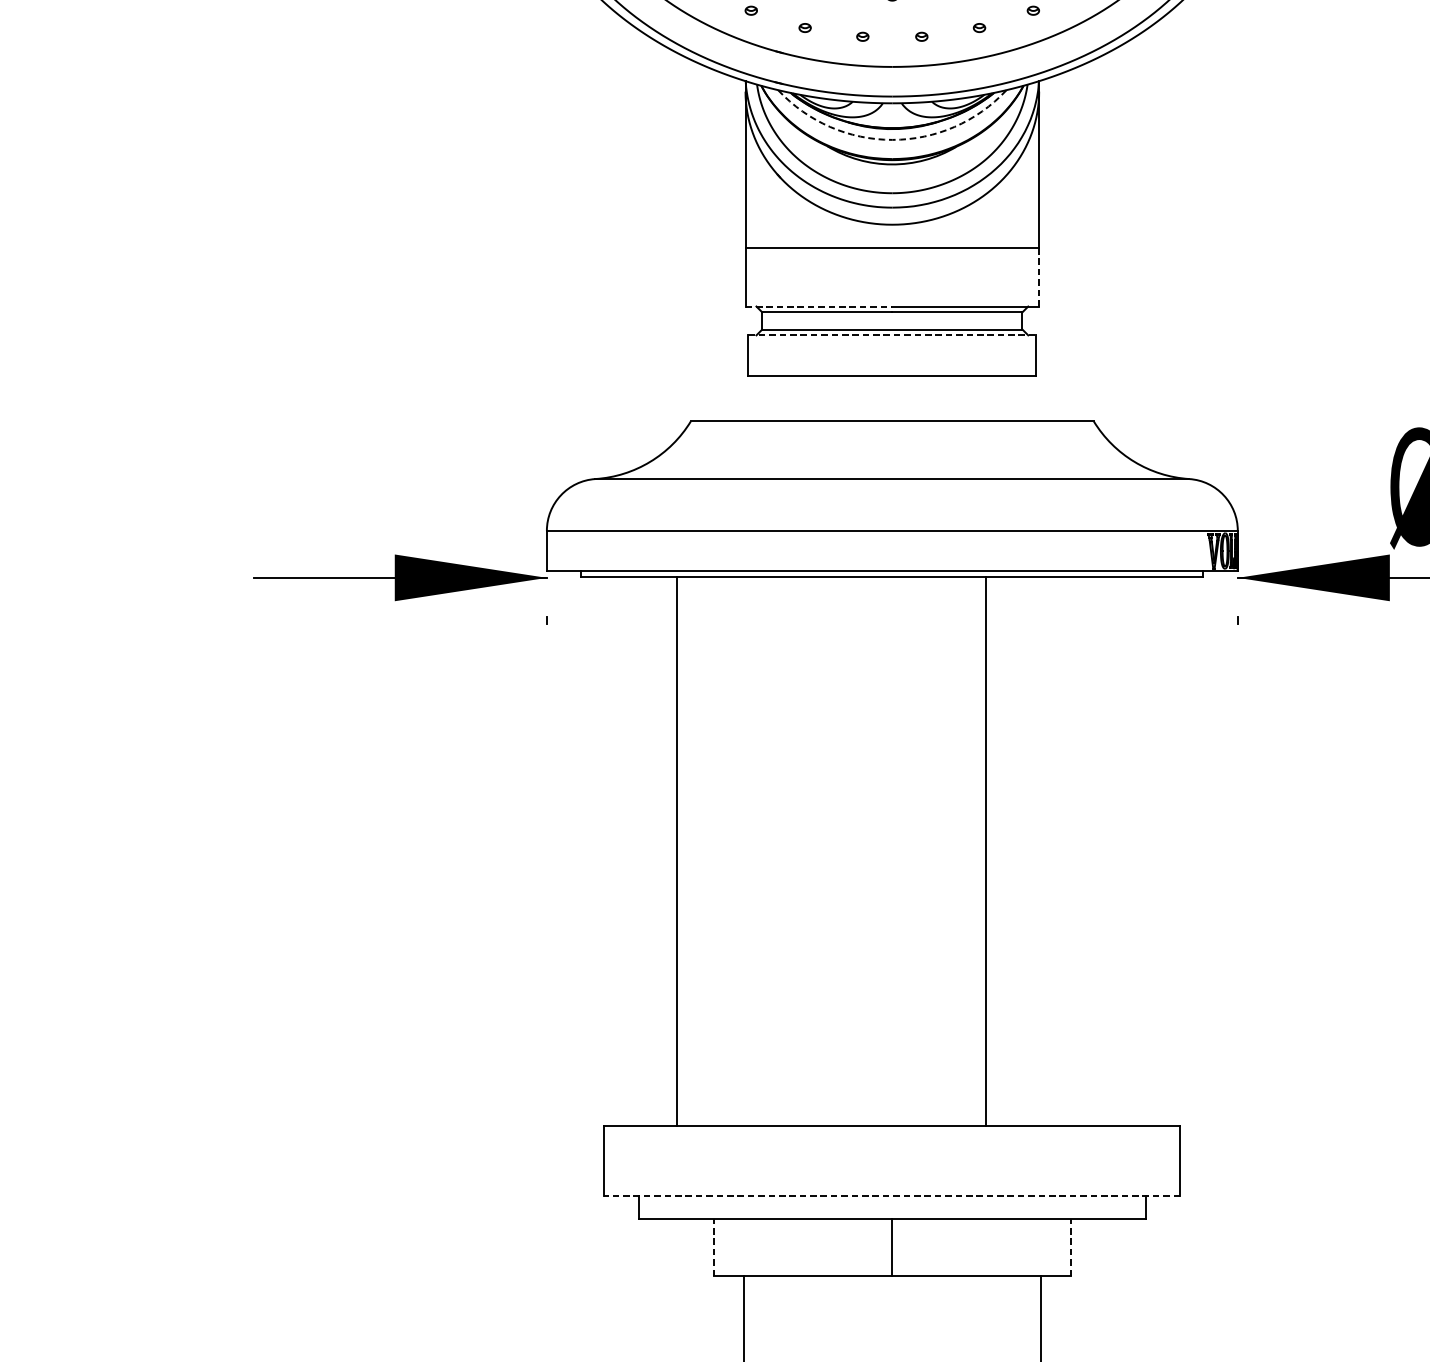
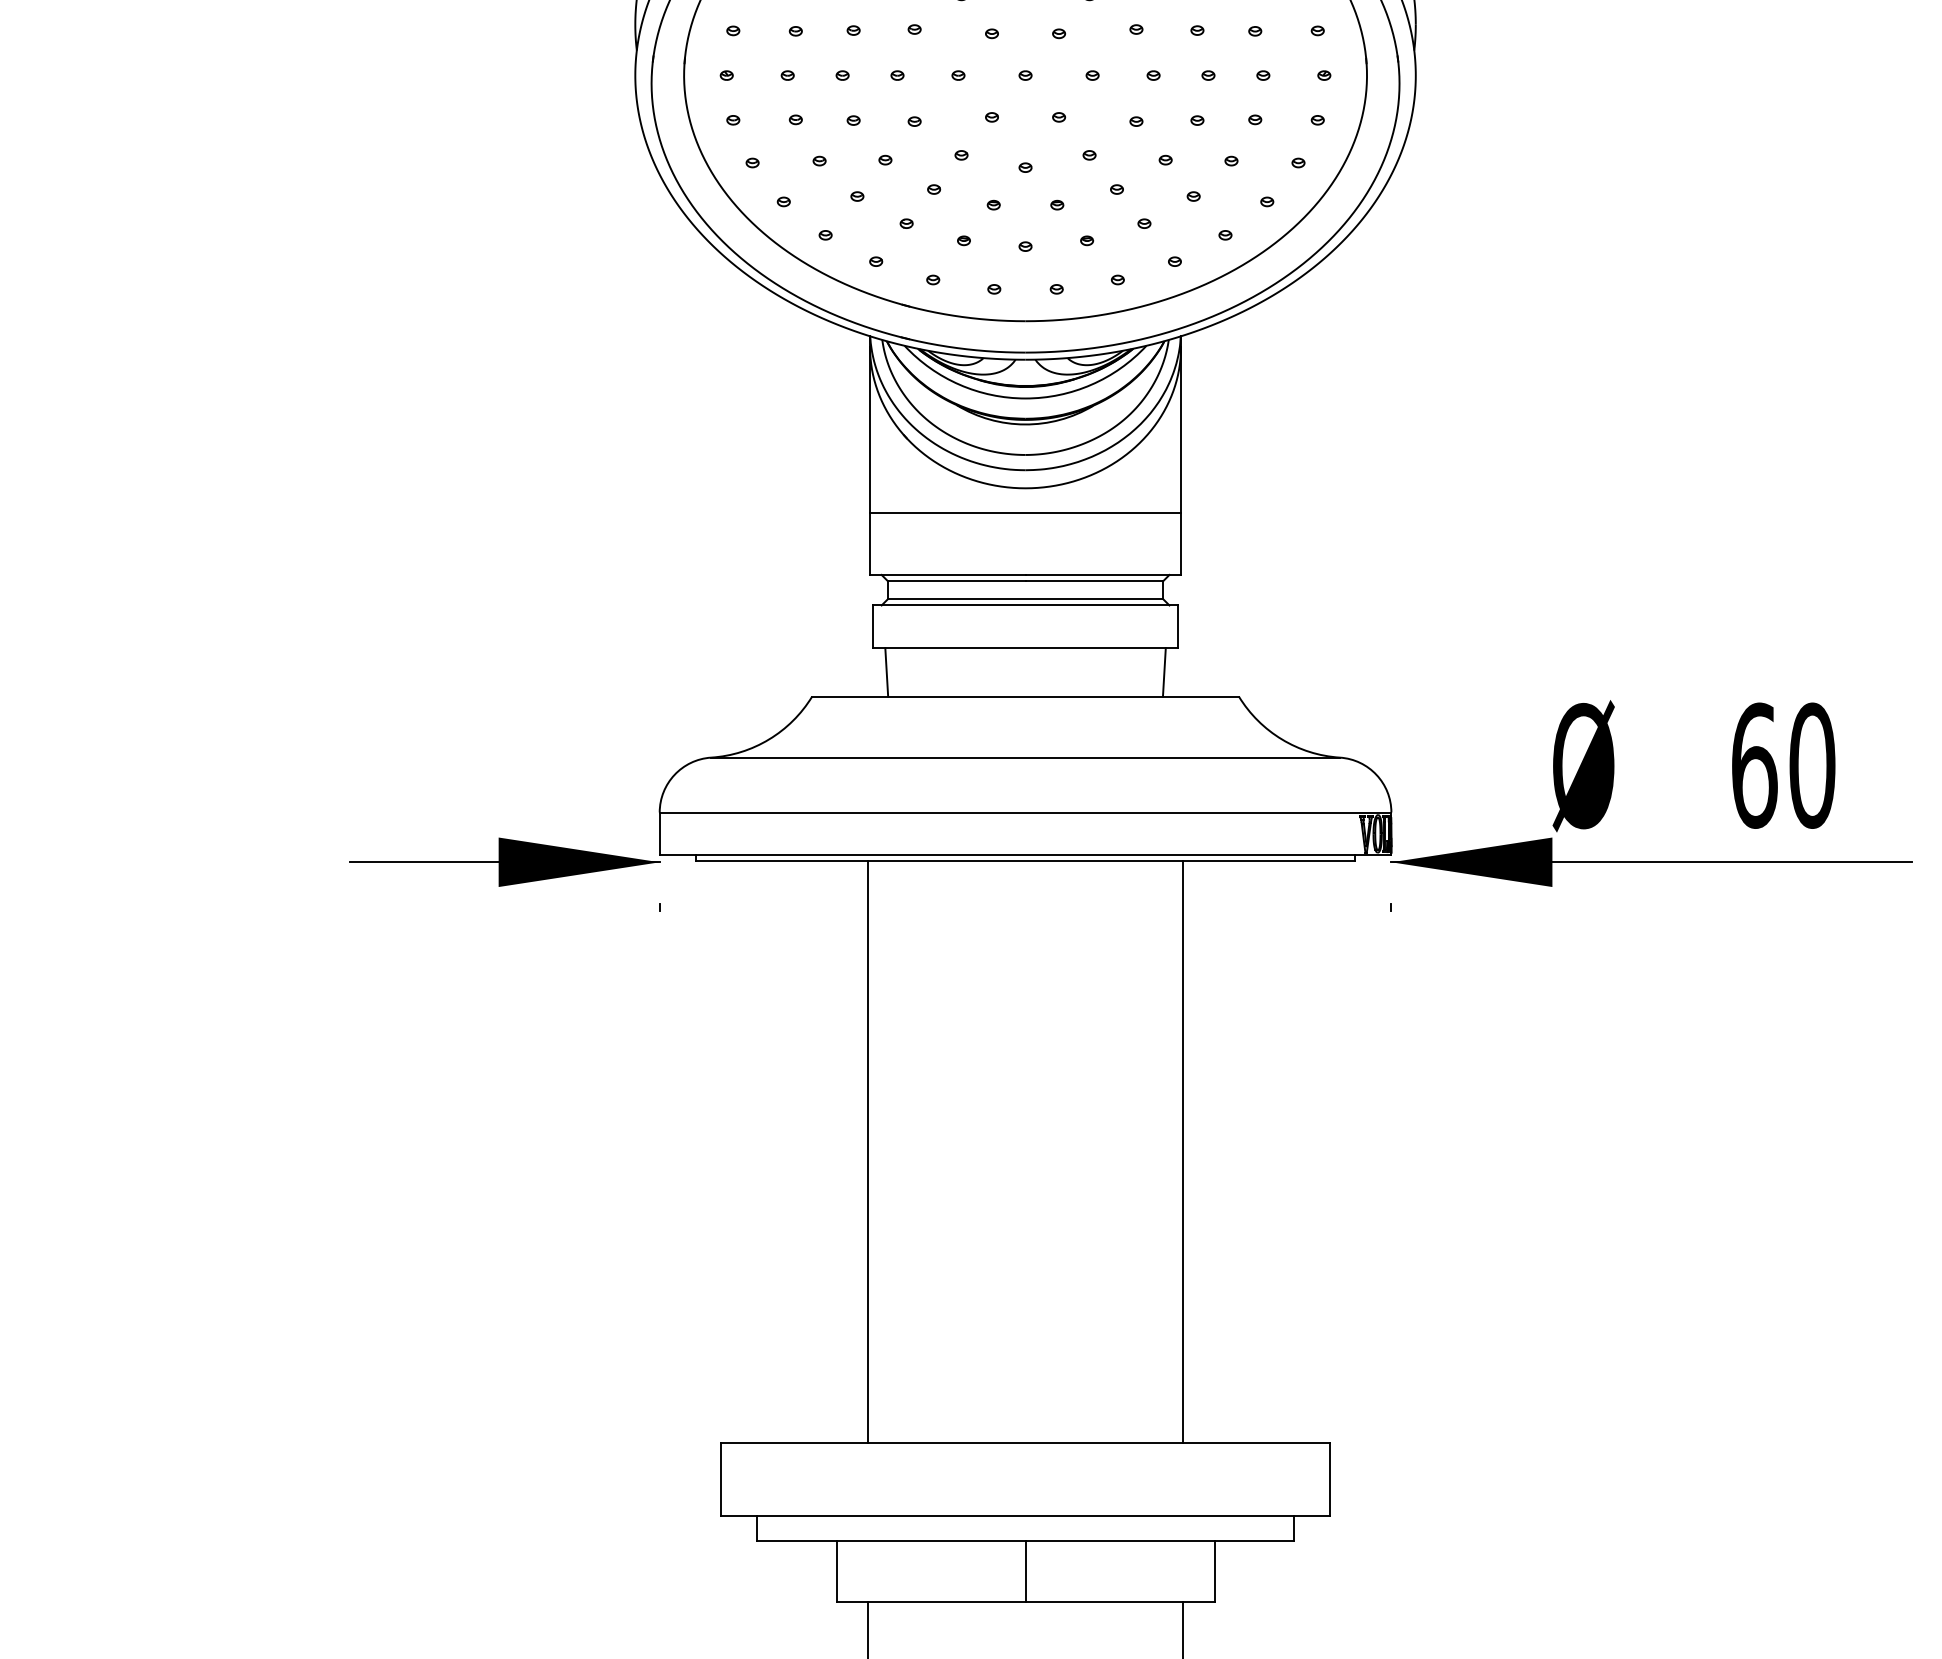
arc: (892, 139) -> (1025, 398), dashed -> solid
line: (1039, 277) -> (1181, 544), dashed -> solid
line: (818, 306) -> (947, 574), dashed -> solid
line: (893, 335) -> (1026, 605), dashed -> solid
line: (761, 398) -> (886, 672), added
line: (1022, 398) -> (1163, 672), added
line: (676, 851) -> (868, 1152), moved
line: (985, 851) -> (1182, 1152), moved
line: (892, 1195) -> (1025, 1516), dashed -> solid
line: (713, 1246) -> (836, 1570), dashed -> solid
line: (1070, 1246) -> (1214, 1570), dashed -> solid

